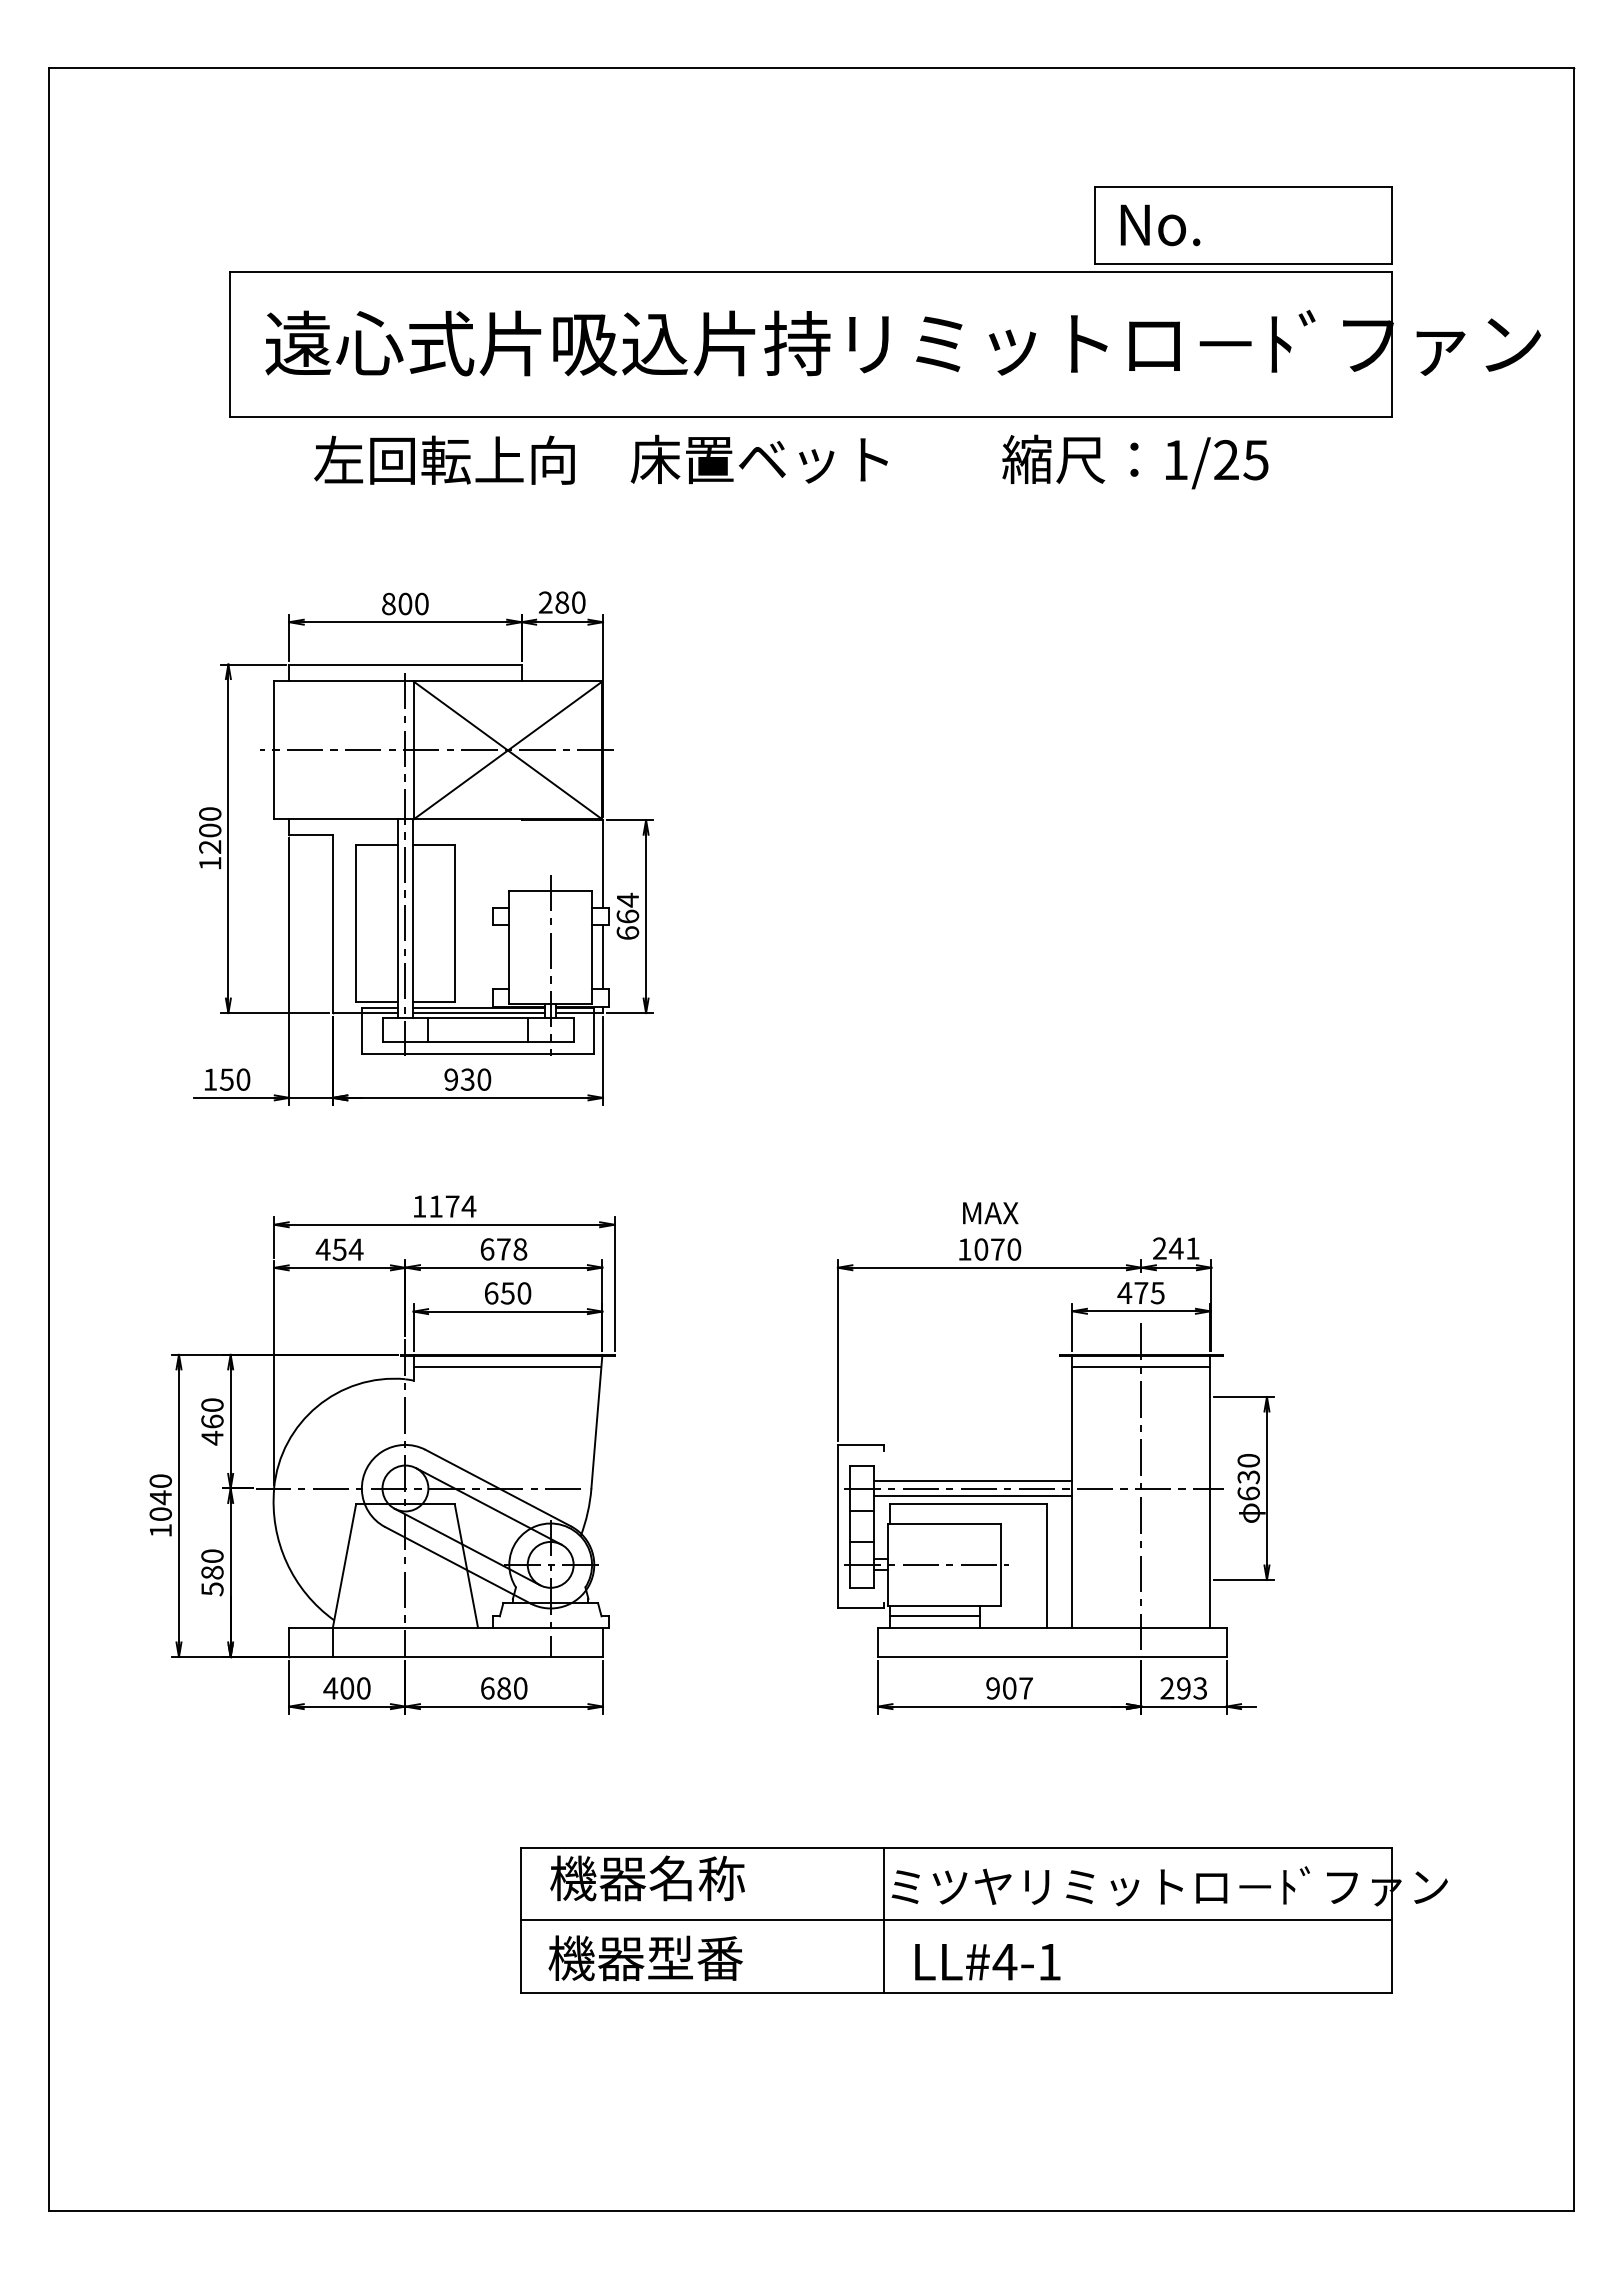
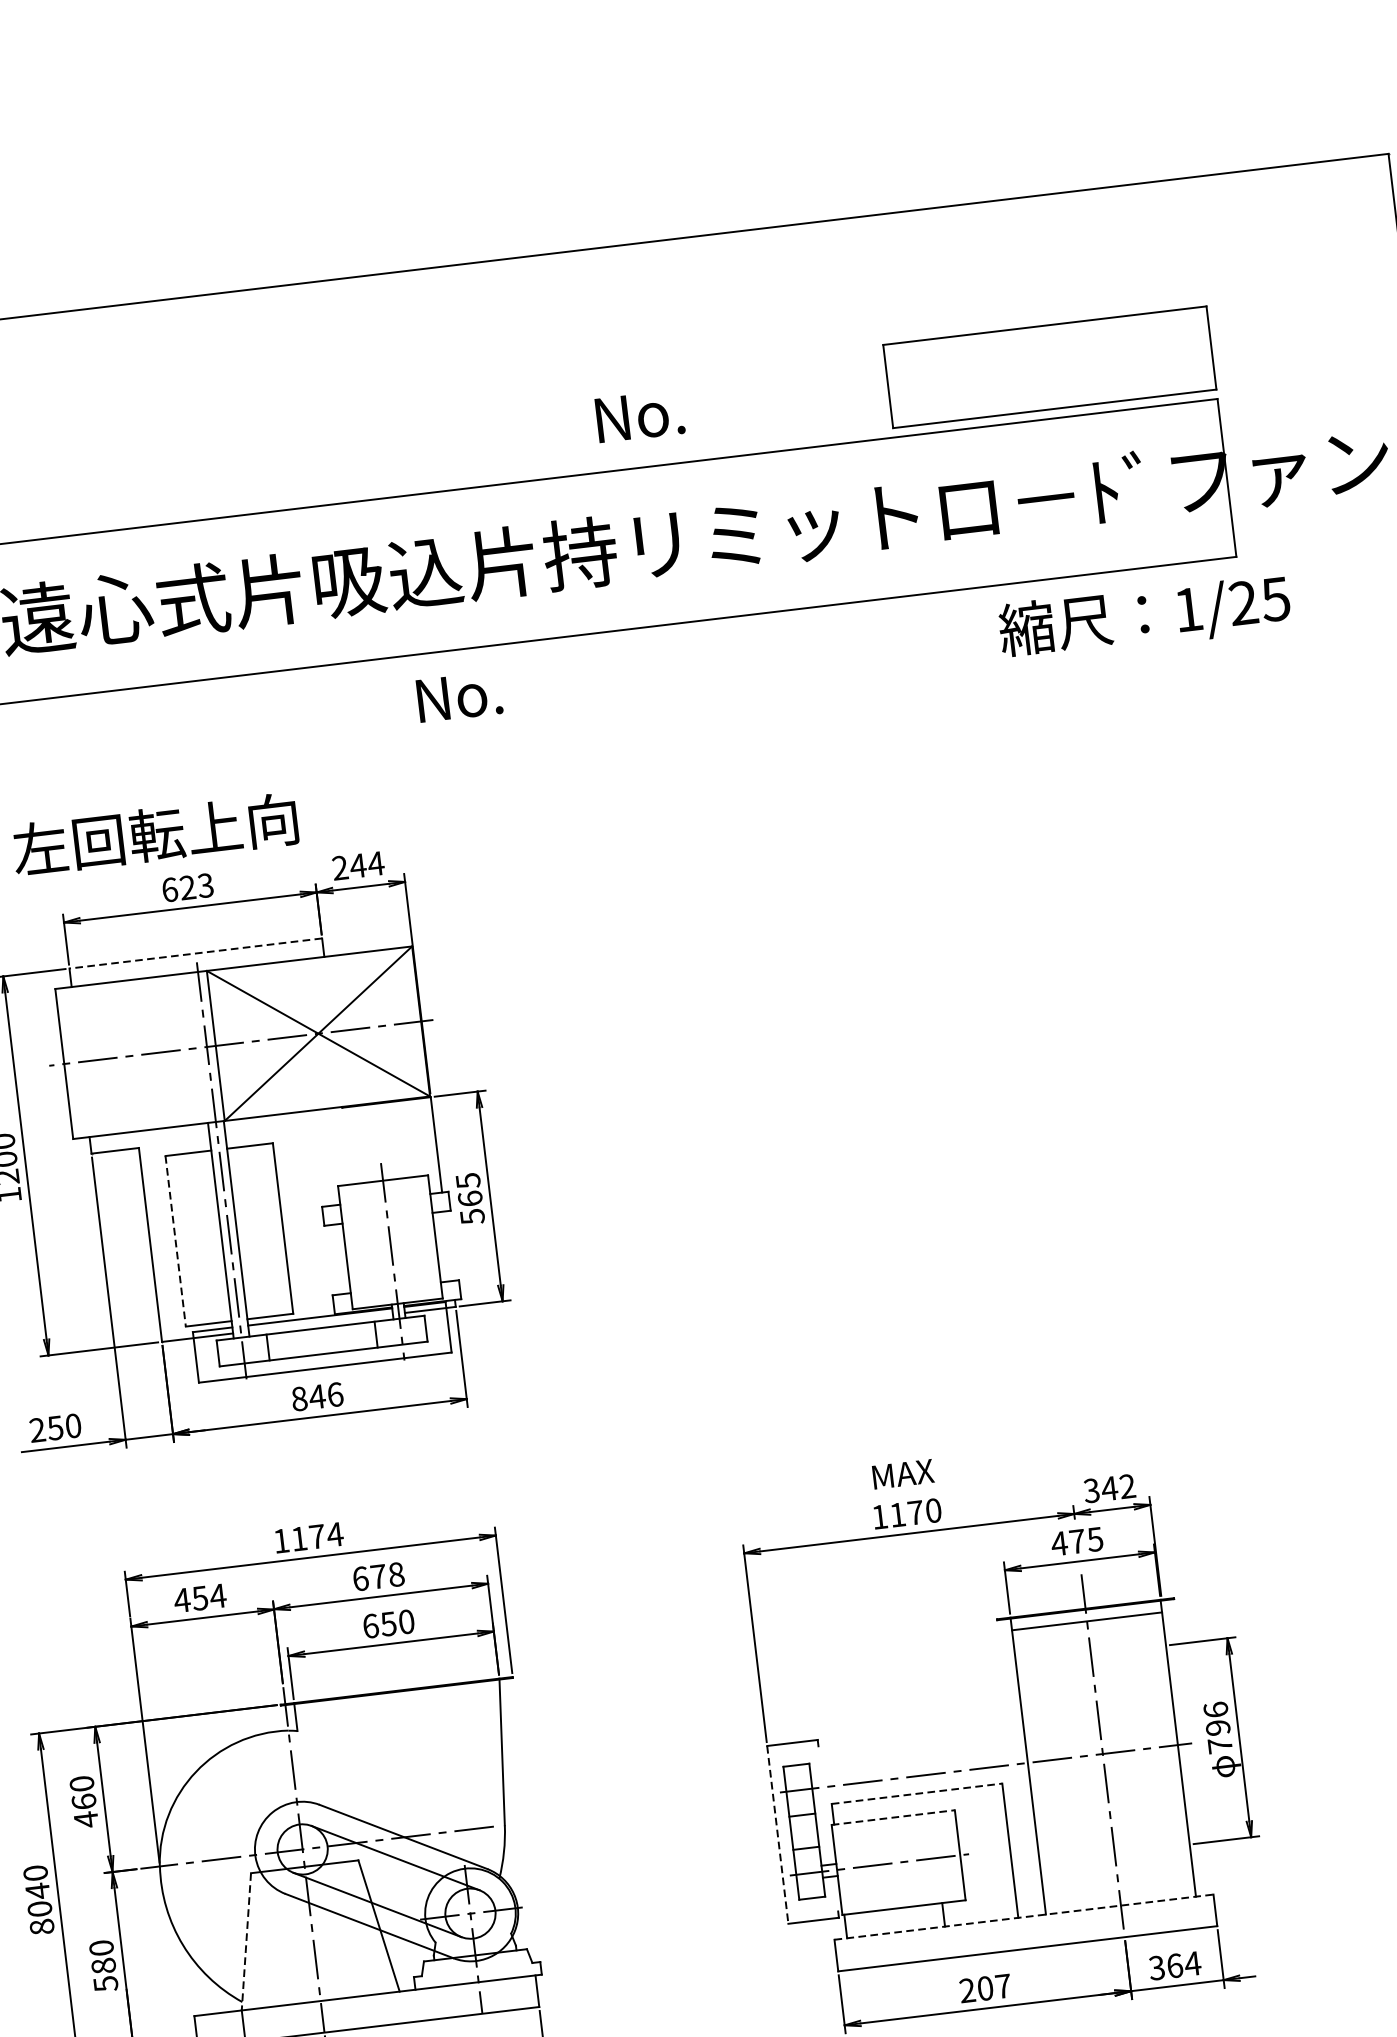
text: (1160, 225) -> (640, 416), moved
text: (444, 459) -> (155, 833), moved
text: (758, 459) -> (553, 684), 床置ベット -> No.
text: (1135, 461) -> (1144, 616), moved
text: (570, 602) -> (367, 864), 280 -> 244
text: (405, 603) -> (187, 887), 800 -> 623
line: (404, 664) -> (194, 953), solid -> dashed
text: (627, 916) -> (469, 1198), 664 -> 565
line: (356, 923) -> (176, 1241), solid -> dashed
line: (602, 957) -> (448, 1246), removed
line: (478, 1013) -> (320, 1323), removed
text: (210, 1079) -> (37, 1430), 150 -> 250
text: (467, 1079) -> (317, 1396), 930 -> 846
text: (1175, 1248) -> (1108, 1488), 241 -> 342
text: (981, 1249) -> (897, 1514), 1070 -> 1170
line: (507, 1366) -> (397, 1703), removed
text: (1248, 1476) -> (1217, 1727), 630 -> 796
line: (973, 1481) -> (919, 1768), removed
line: (973, 1495) -> (921, 1783), removed
line: (969, 1504) -> (918, 1793), solid -> dashed
line: (944, 1523) -> (893, 1817), solid -> dashed
line: (837, 1526) -> (777, 1834), solid -> dashed
text: (160, 1530) -> (41, 1926), 1040 -> 8040
line: (344, 1566) -> (246, 1942), solid -> dashed
line: (934, 1616) -> (894, 1920), removed
line: (1052, 1627) -> (1024, 1916), solid -> dashed
text: (992, 1688) -> (966, 1990), 907 -> 207
text: (1183, 1688) -> (1174, 1966), 293 -> 364

